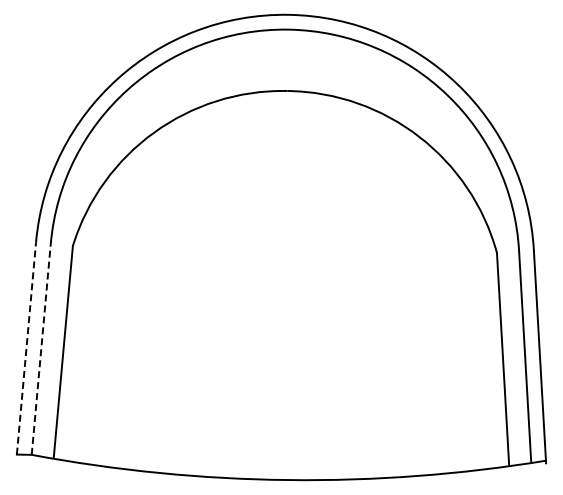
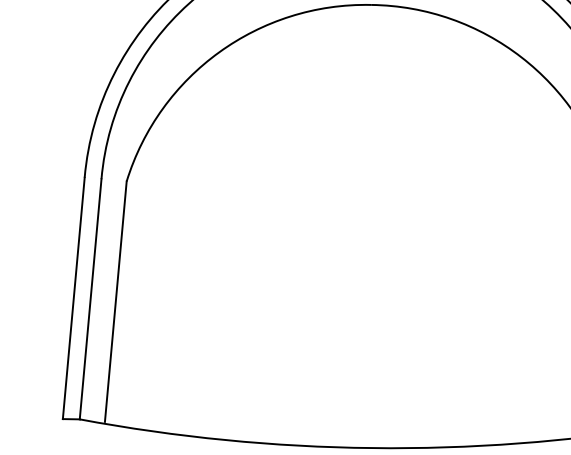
line: (26, 348) -> (73, 298), dashed -> solid
line: (41, 349) -> (90, 299), dashed -> solid

